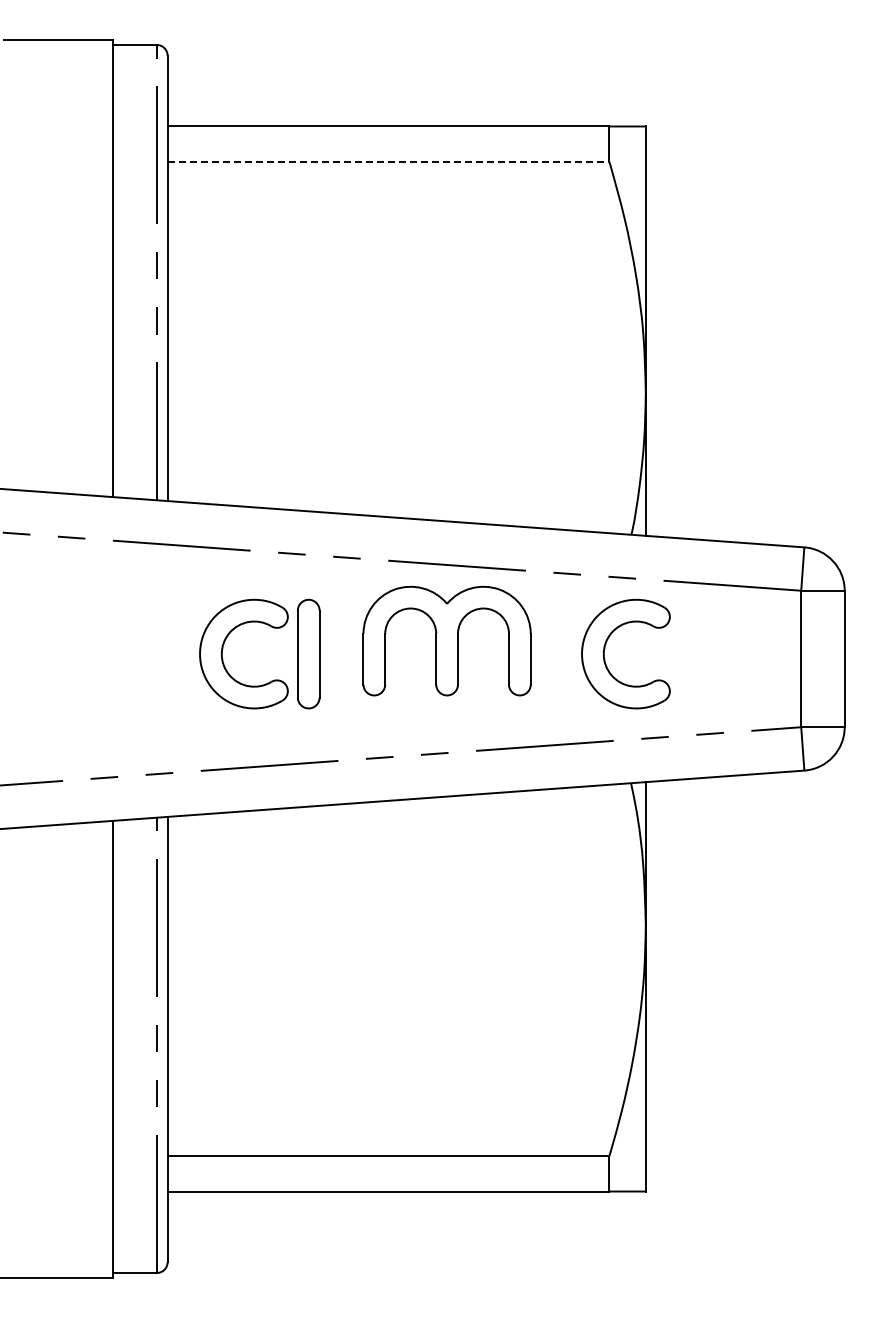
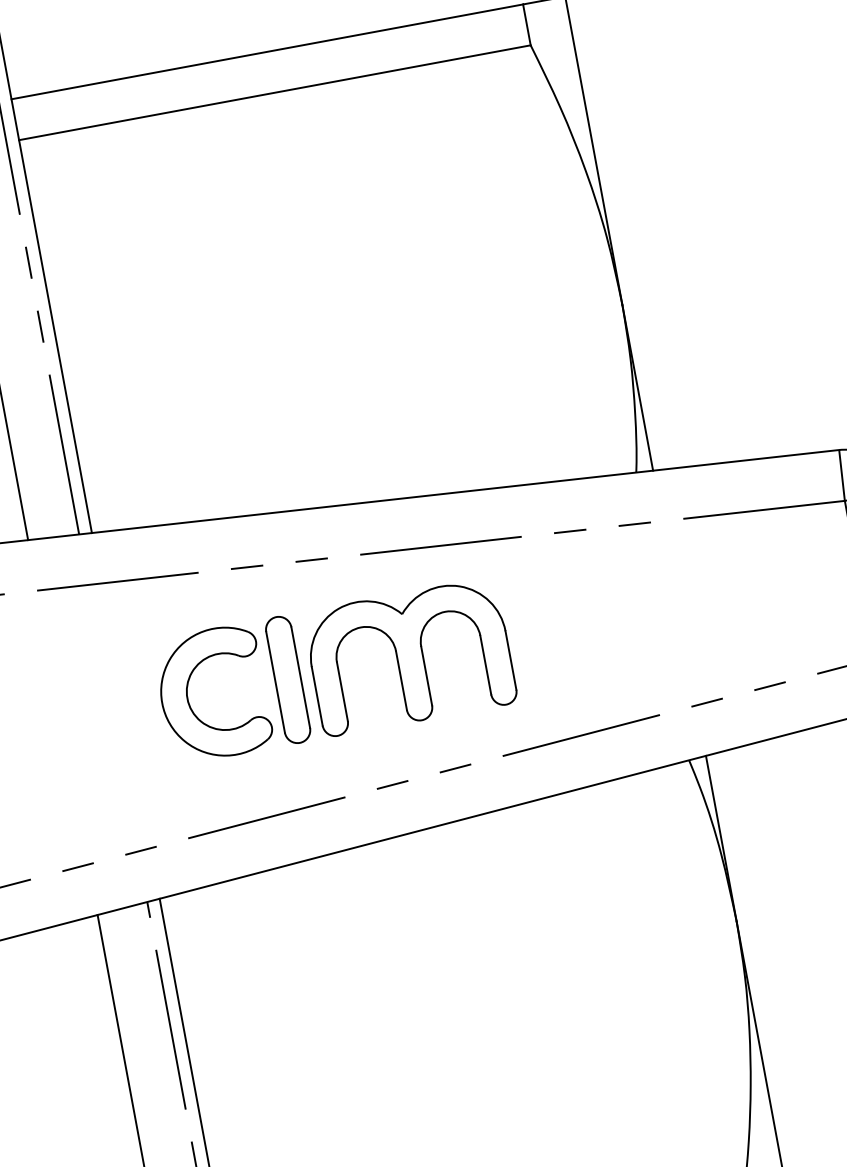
line: (388, 161) -> (274, 92), dashed -> solid
part: (446, 640) -> (409, 656), moved
part: (605, 649) -> (630, 610), removed

